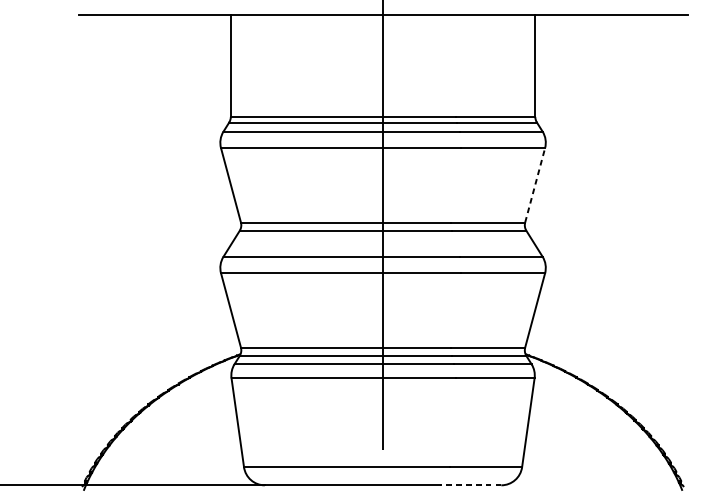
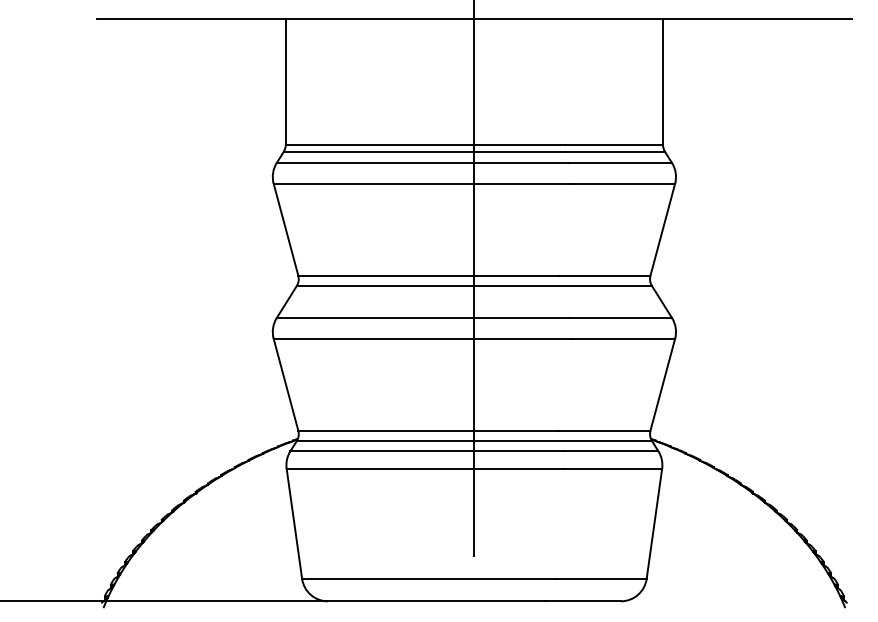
line: (534, 185) -> (662, 229), dashed -> solid
line: (470, 485) -> (582, 601), dashed -> solid

